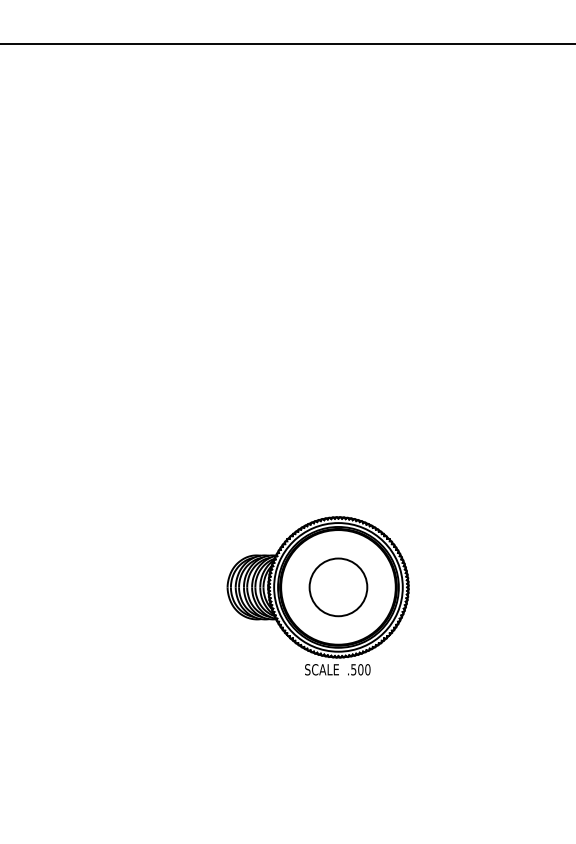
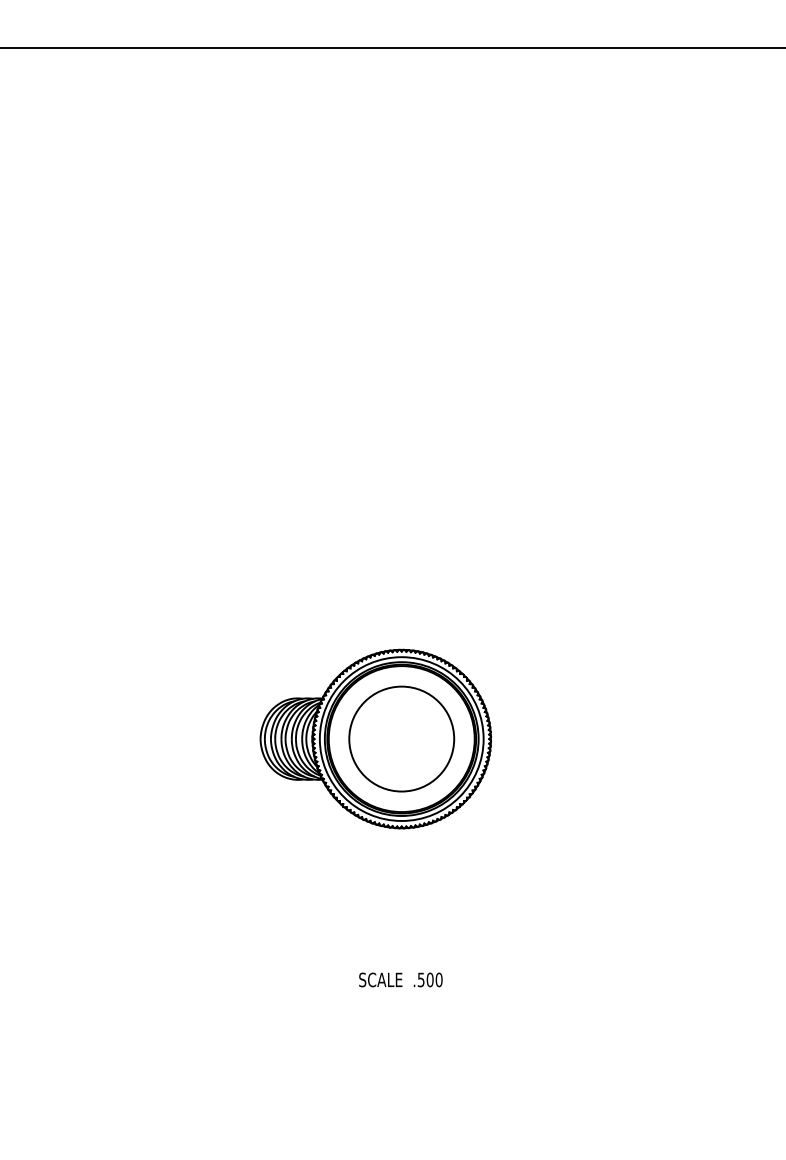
circle: (338, 586) -> (401, 738), size x1.43
text: (337, 669) -> (400, 979), moved

